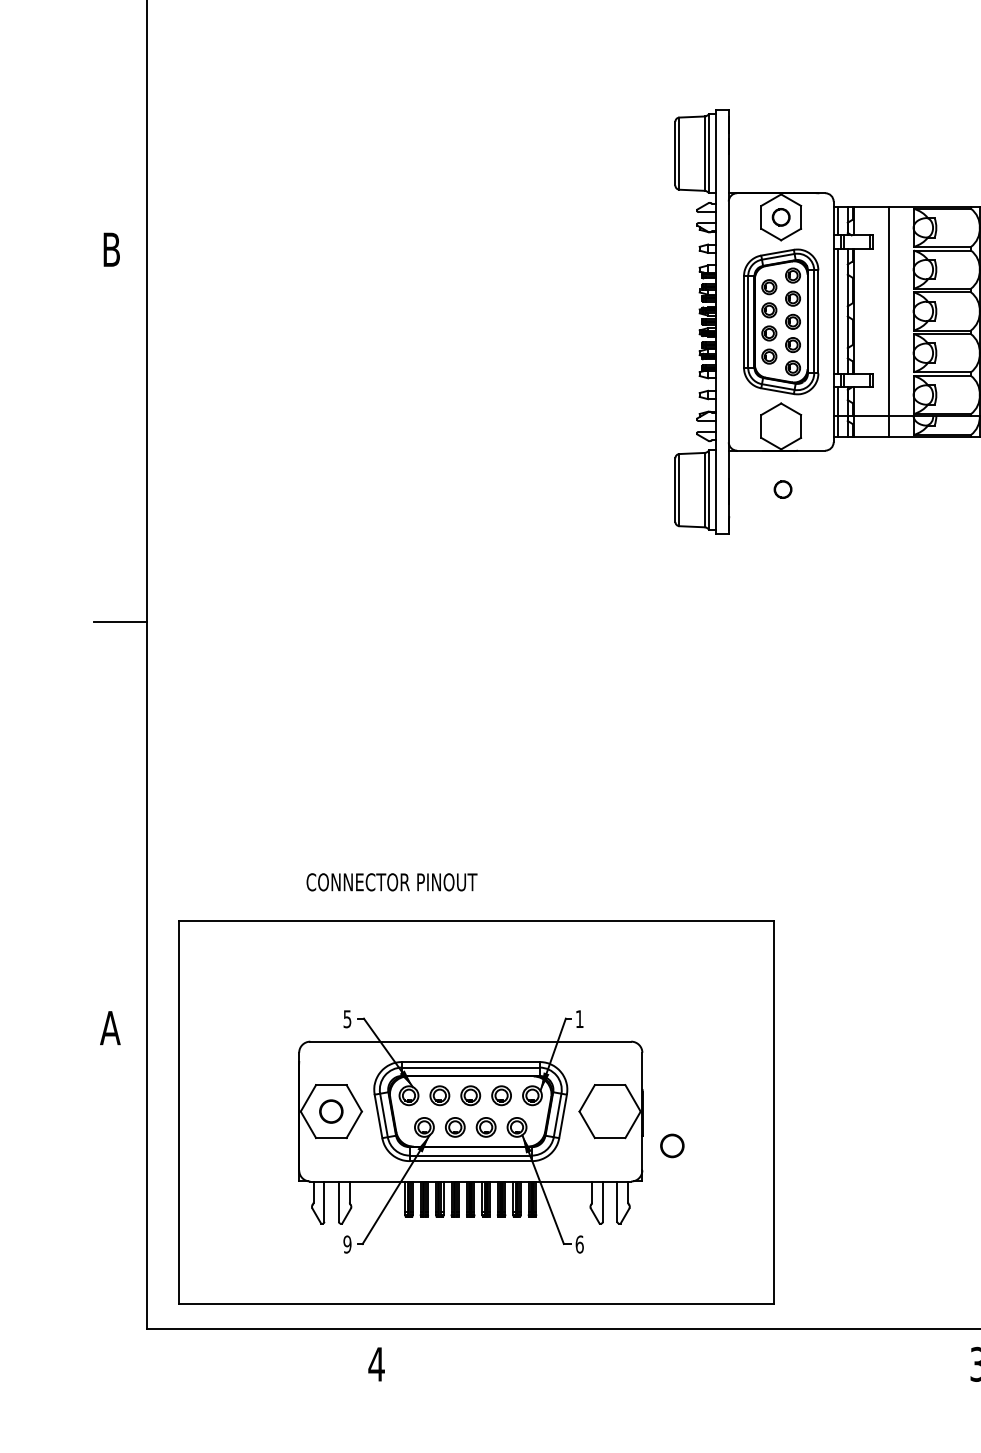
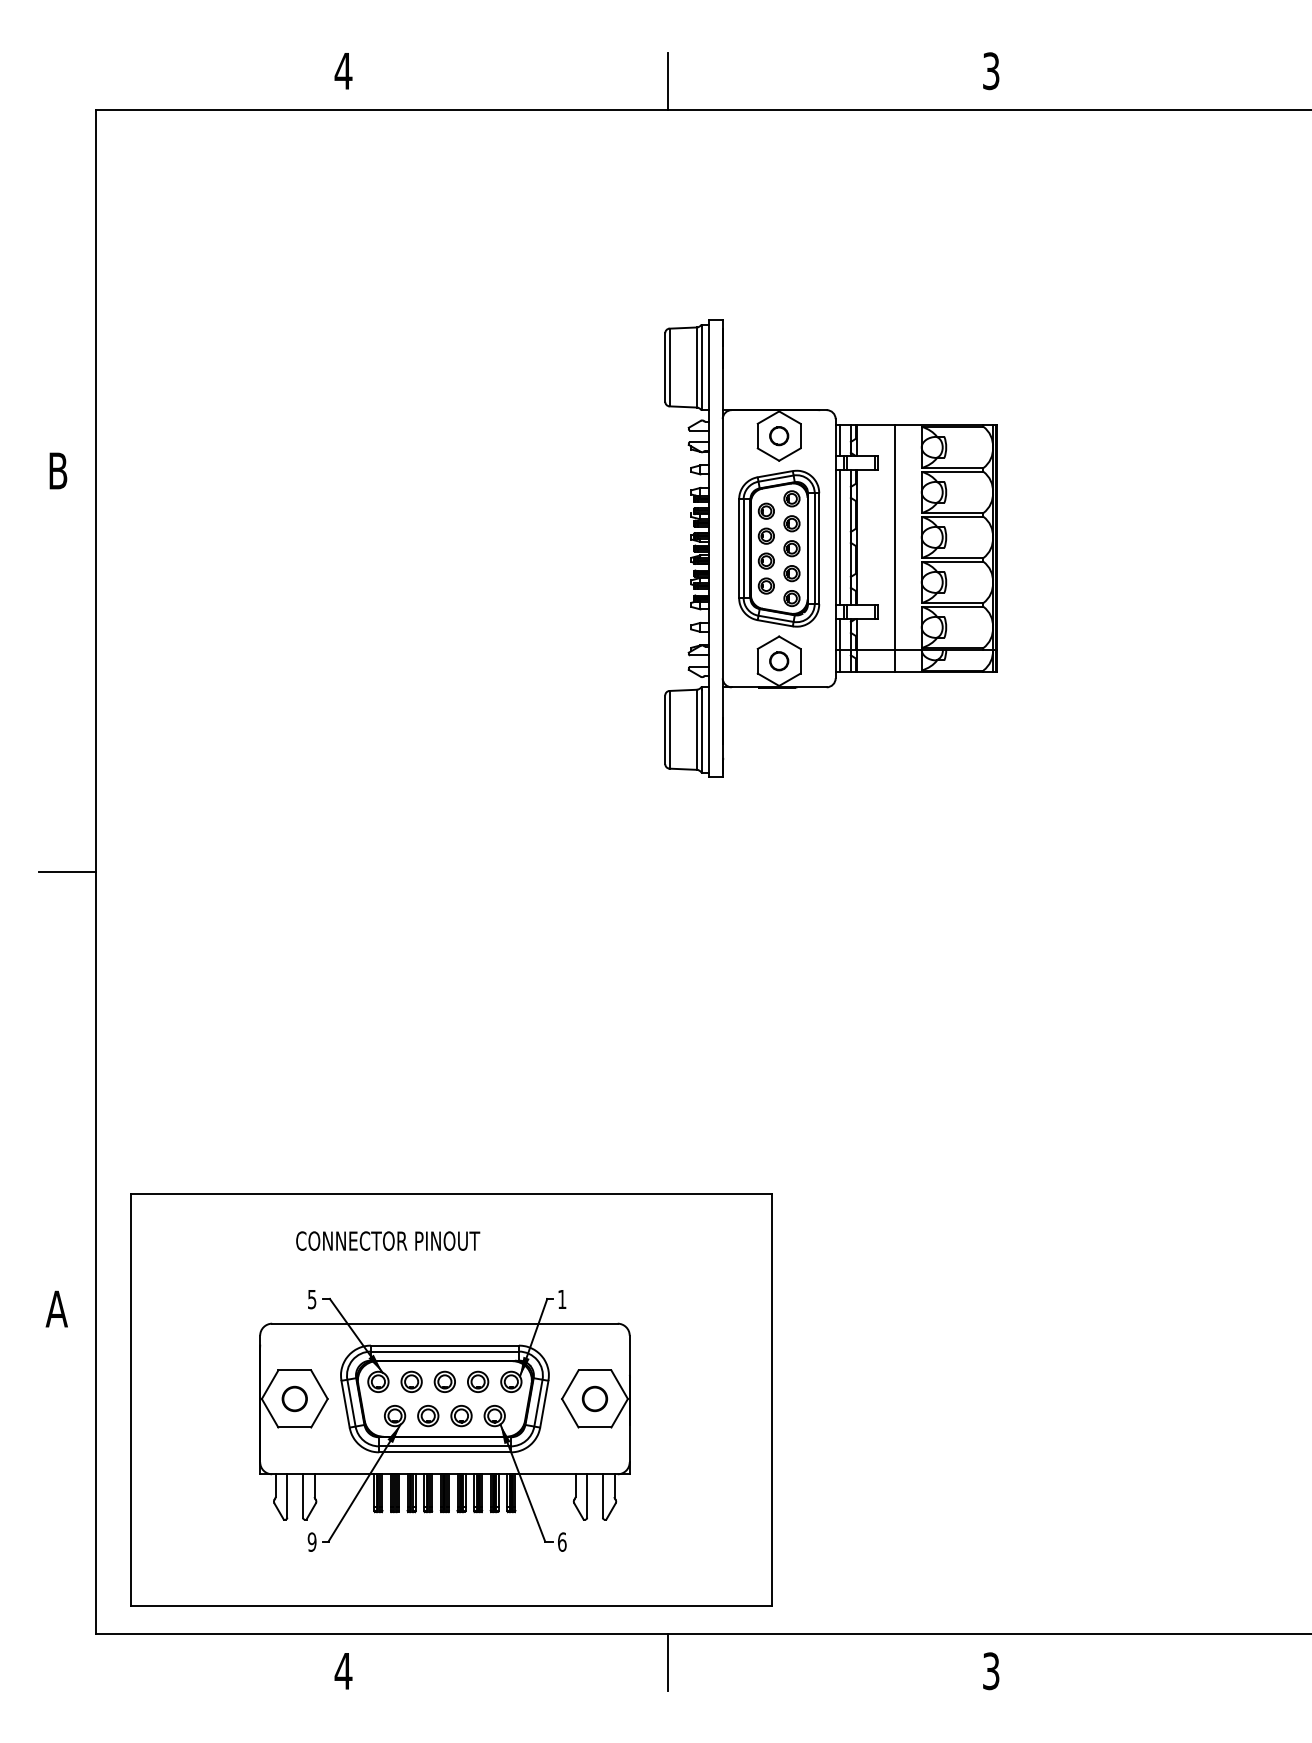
circle: (783, 489) -> (779, 661), moved
text: (392, 881) -> (388, 1240), moved
part: (671, 1145) -> (594, 1398), moved
line: (677, 1355) -> (667, 1661), added

